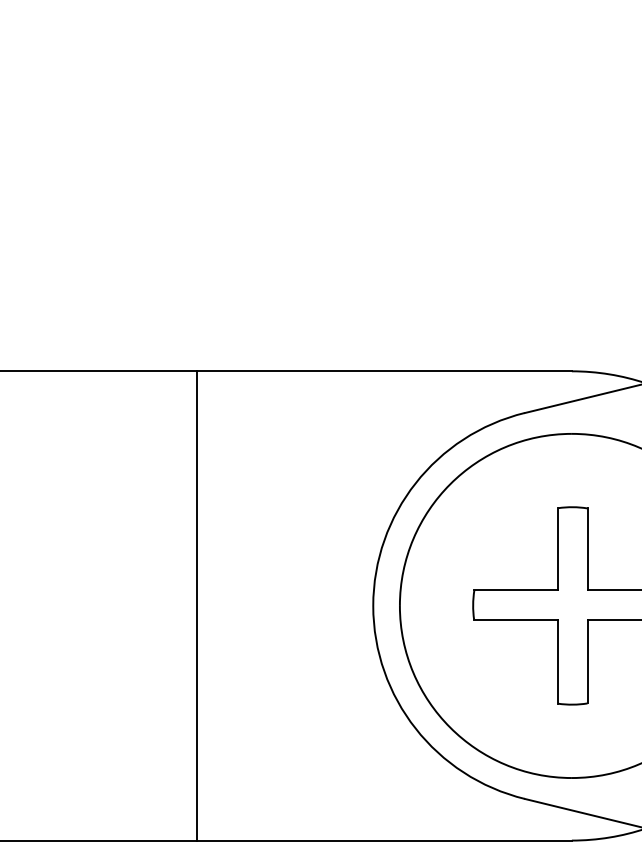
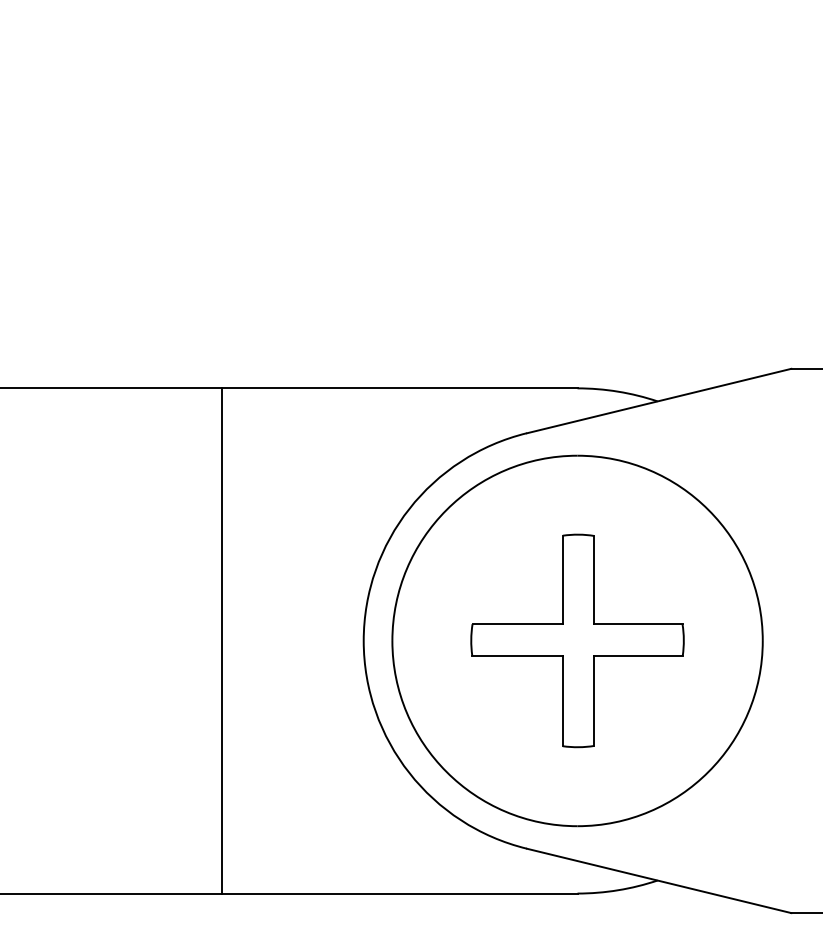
line: (196, 605) -> (221, 640), moved

